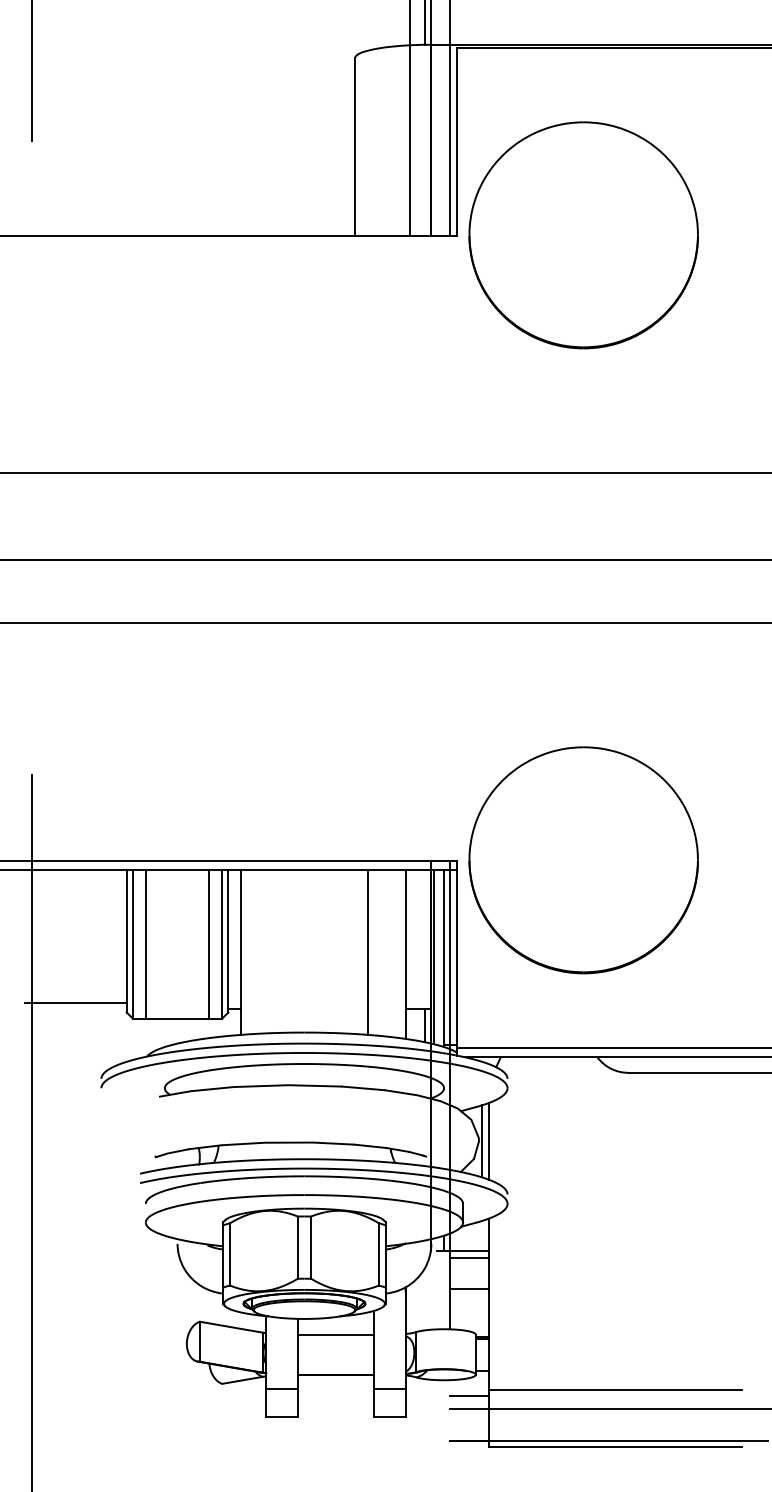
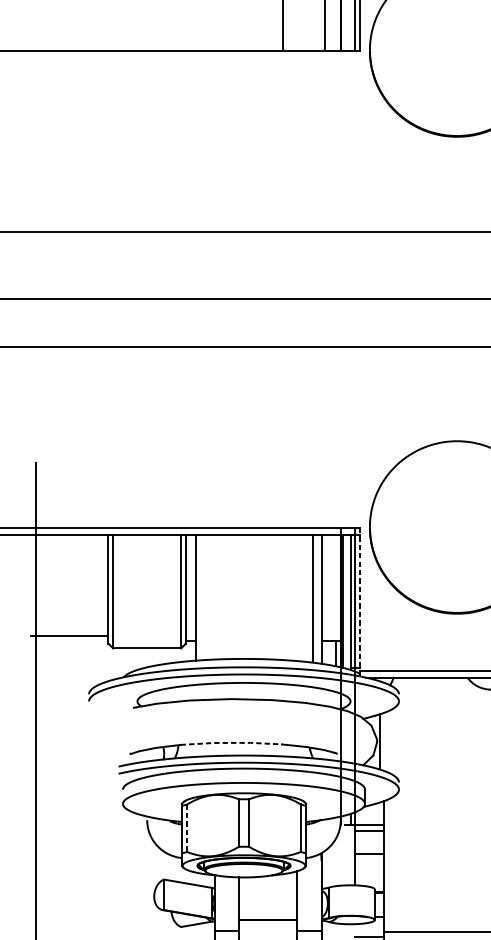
line: (145, 943) -> (122, 590), removed
line: (209, 943) -> (171, 590), removed
line: (367, 951) -> (312, 597), moved
line: (456, 958) -> (360, 602), solid -> dashed
line: (488, 1141) -> (384, 742), removed
line: (288, 1142) -> (231, 742), solid -> dashed
line: (229, 1254) -> (186, 828), solid -> dashed
line: (336, 1334) -> (268, 889), removed

